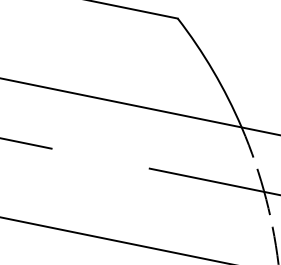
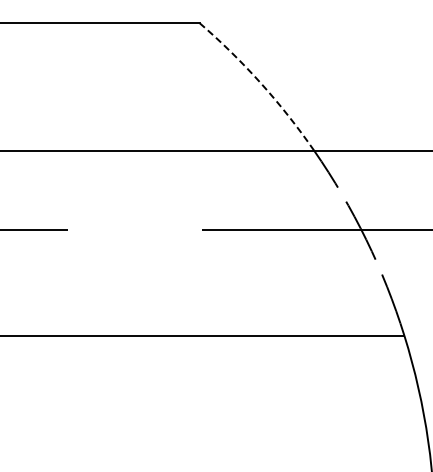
arc: (212, 71) -> (260, 83), solid -> dashed

